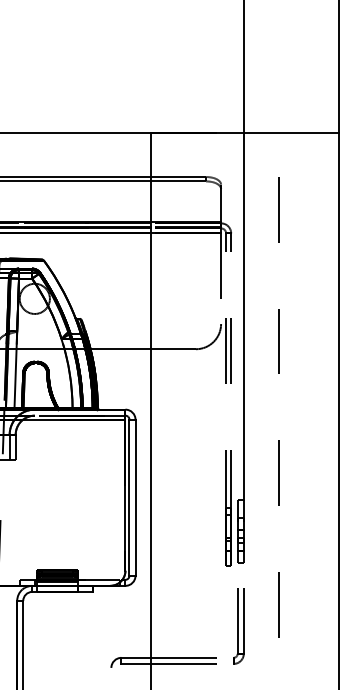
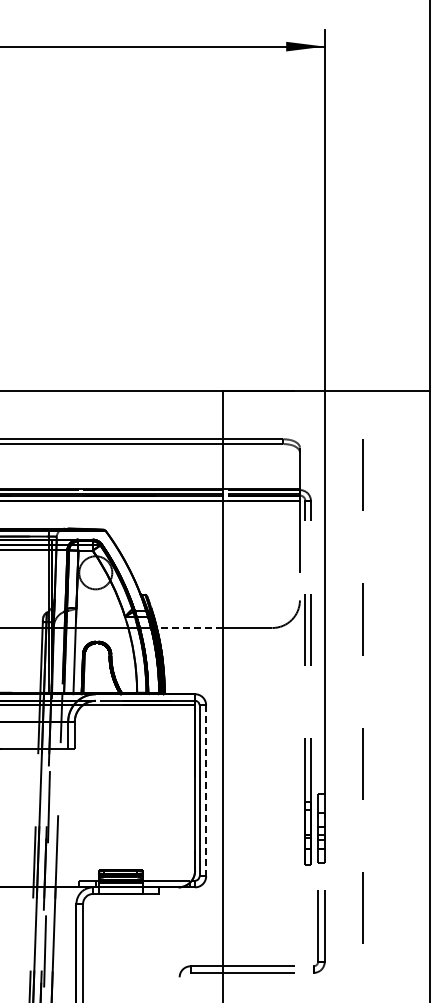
line: (120, 349) -> (189, 628), solid -> dashed
line: (135, 497) -> (206, 790), solid -> dashed

